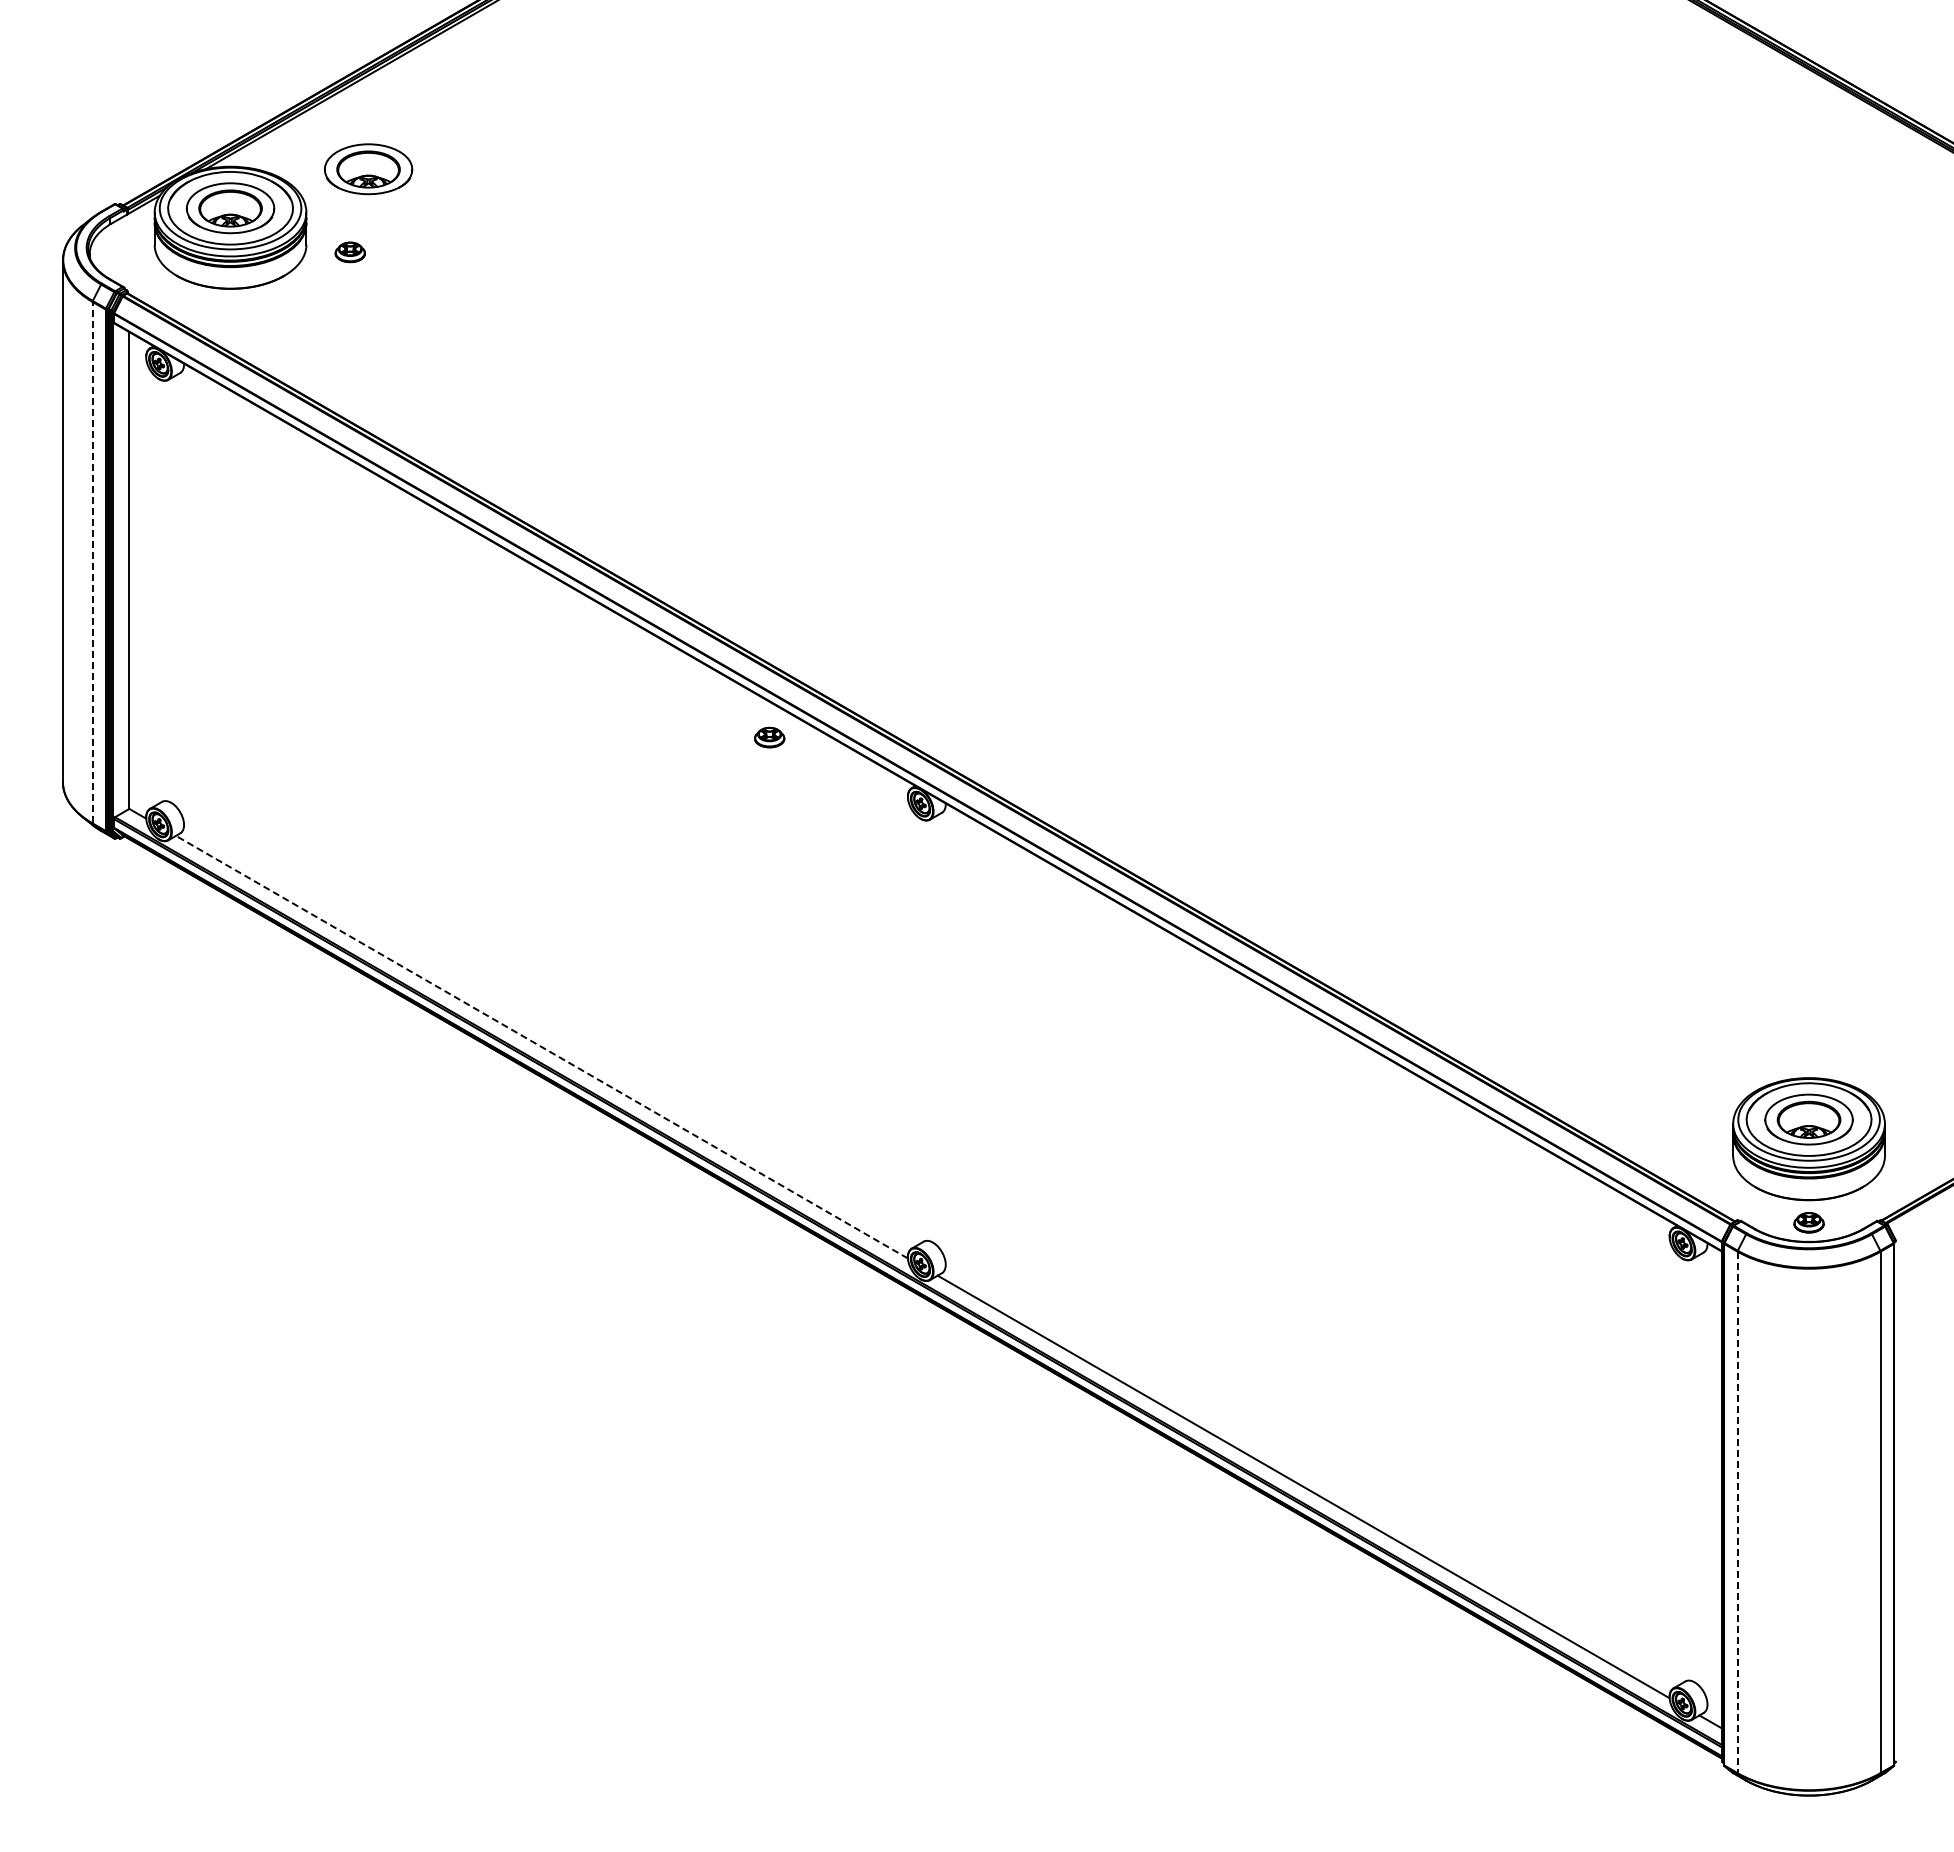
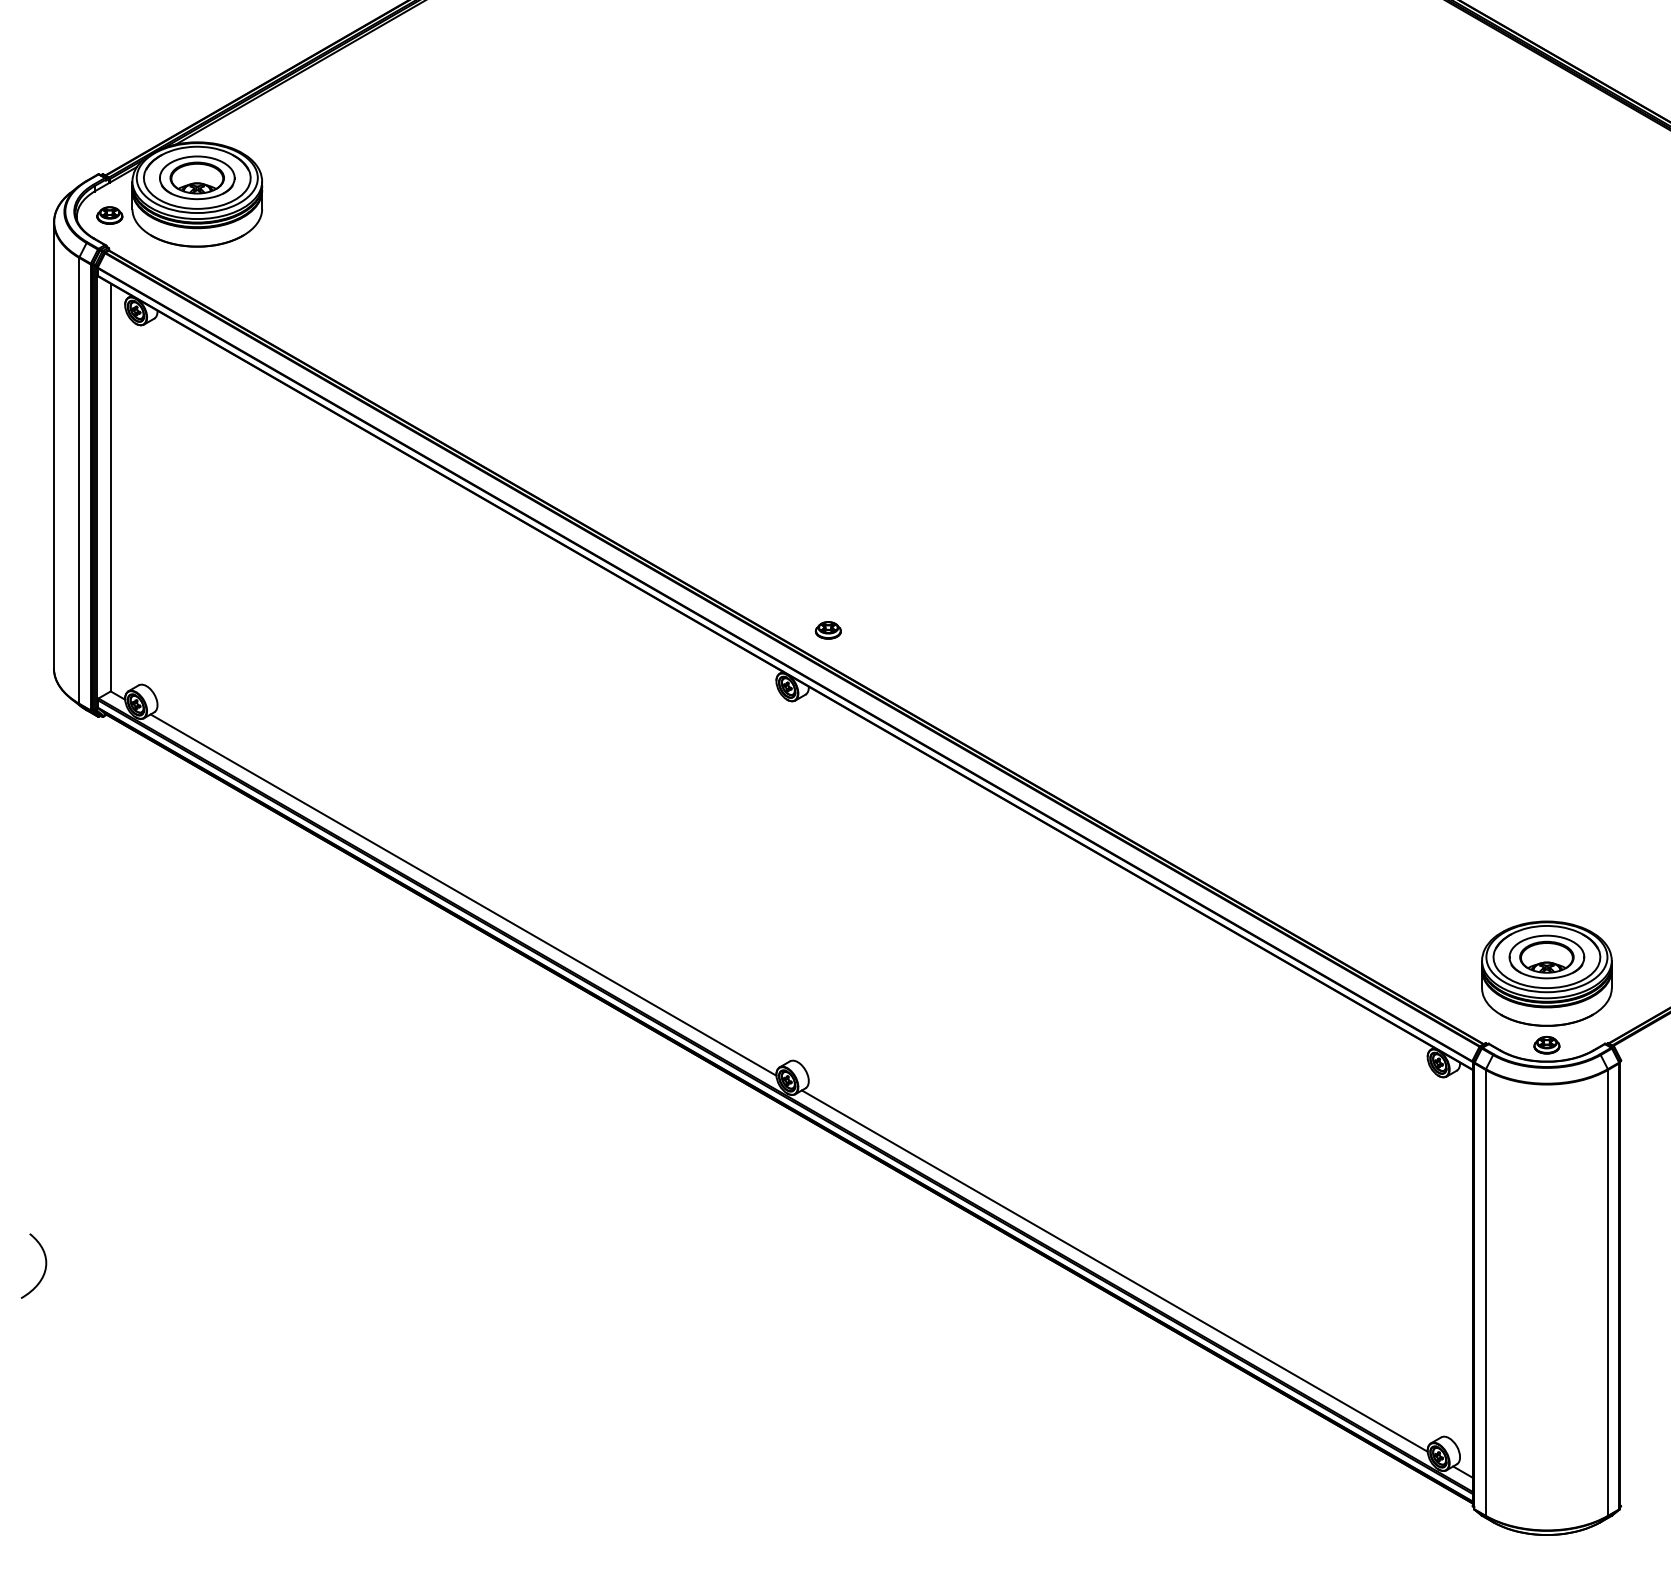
part: (368, 169) -> (315, 144), removed
part: (349, 252) -> (109, 215), moved
line: (92, 562) -> (79, 480), dashed -> solid
part: (769, 737) -> (828, 630), moved
line: (541, 1047) -> (463, 895), dashed -> solid
curve: (52, 1480) -> (45, 1265), added
line: (1737, 1512) -> (1485, 1292), dashed -> solid

